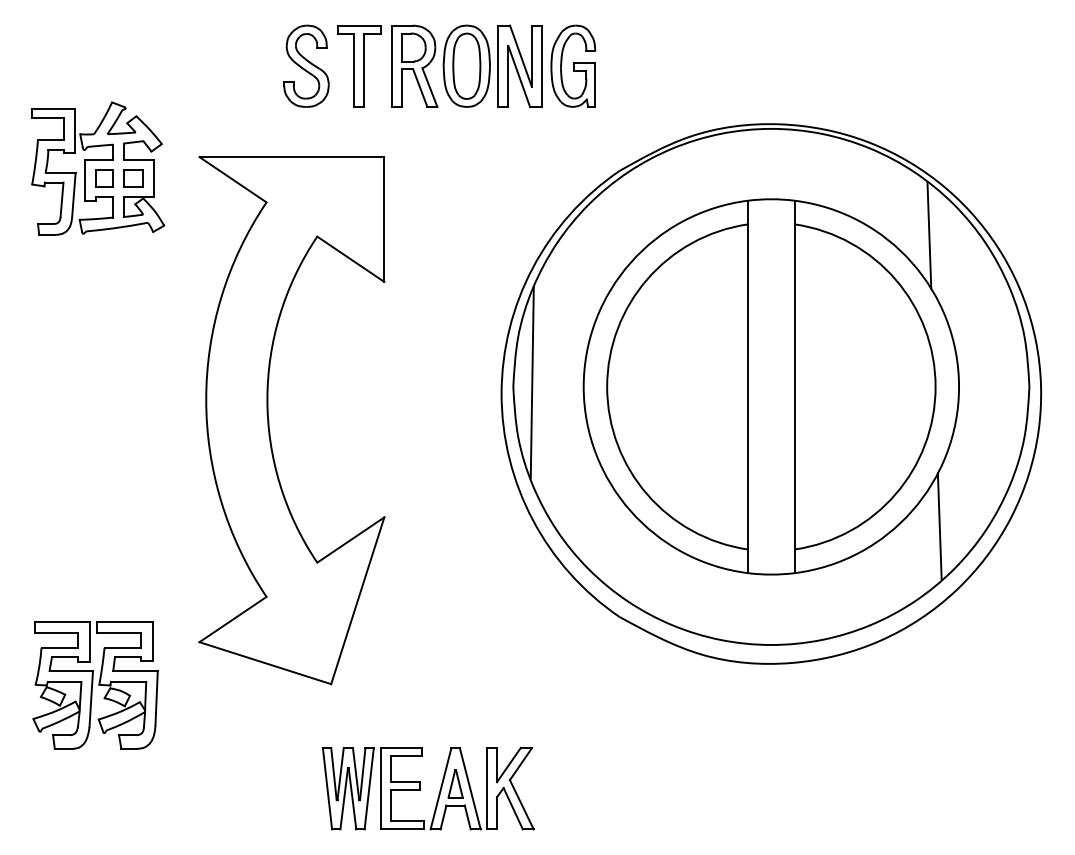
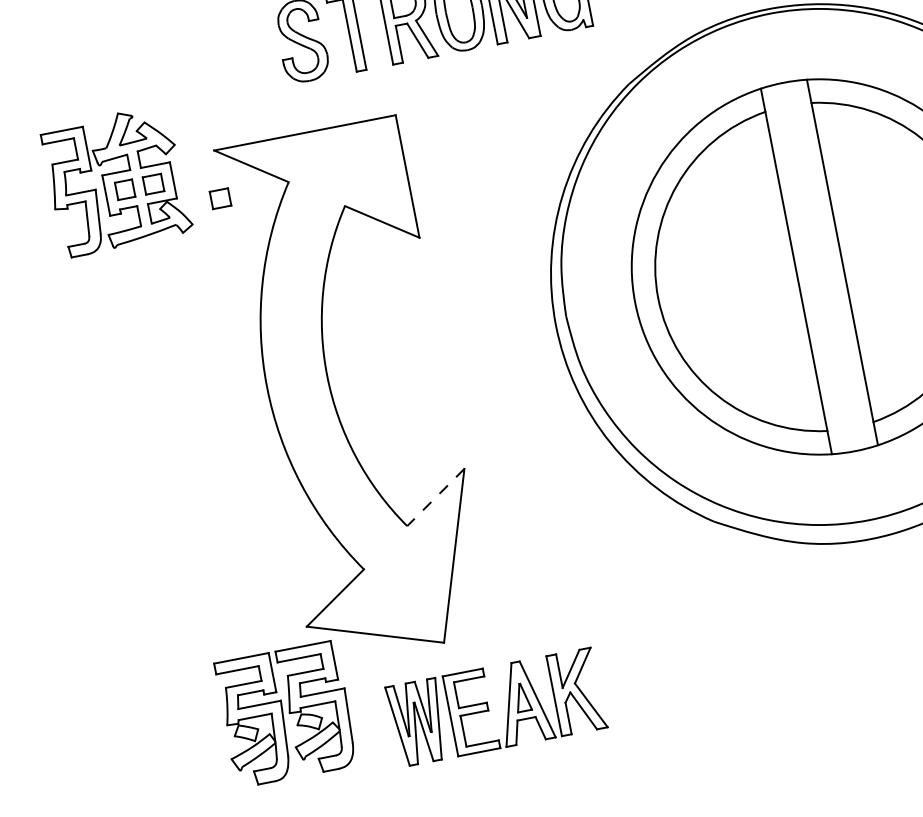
part: (196, 205) -> (220, 198), added
line: (531, 382) -> (583, 308), removed
line: (350, 540) -> (435, 498), solid -> dashed
part: (95, 685) -> (286, 714), moved
part: (420, 788) -> (488, 708), moved

